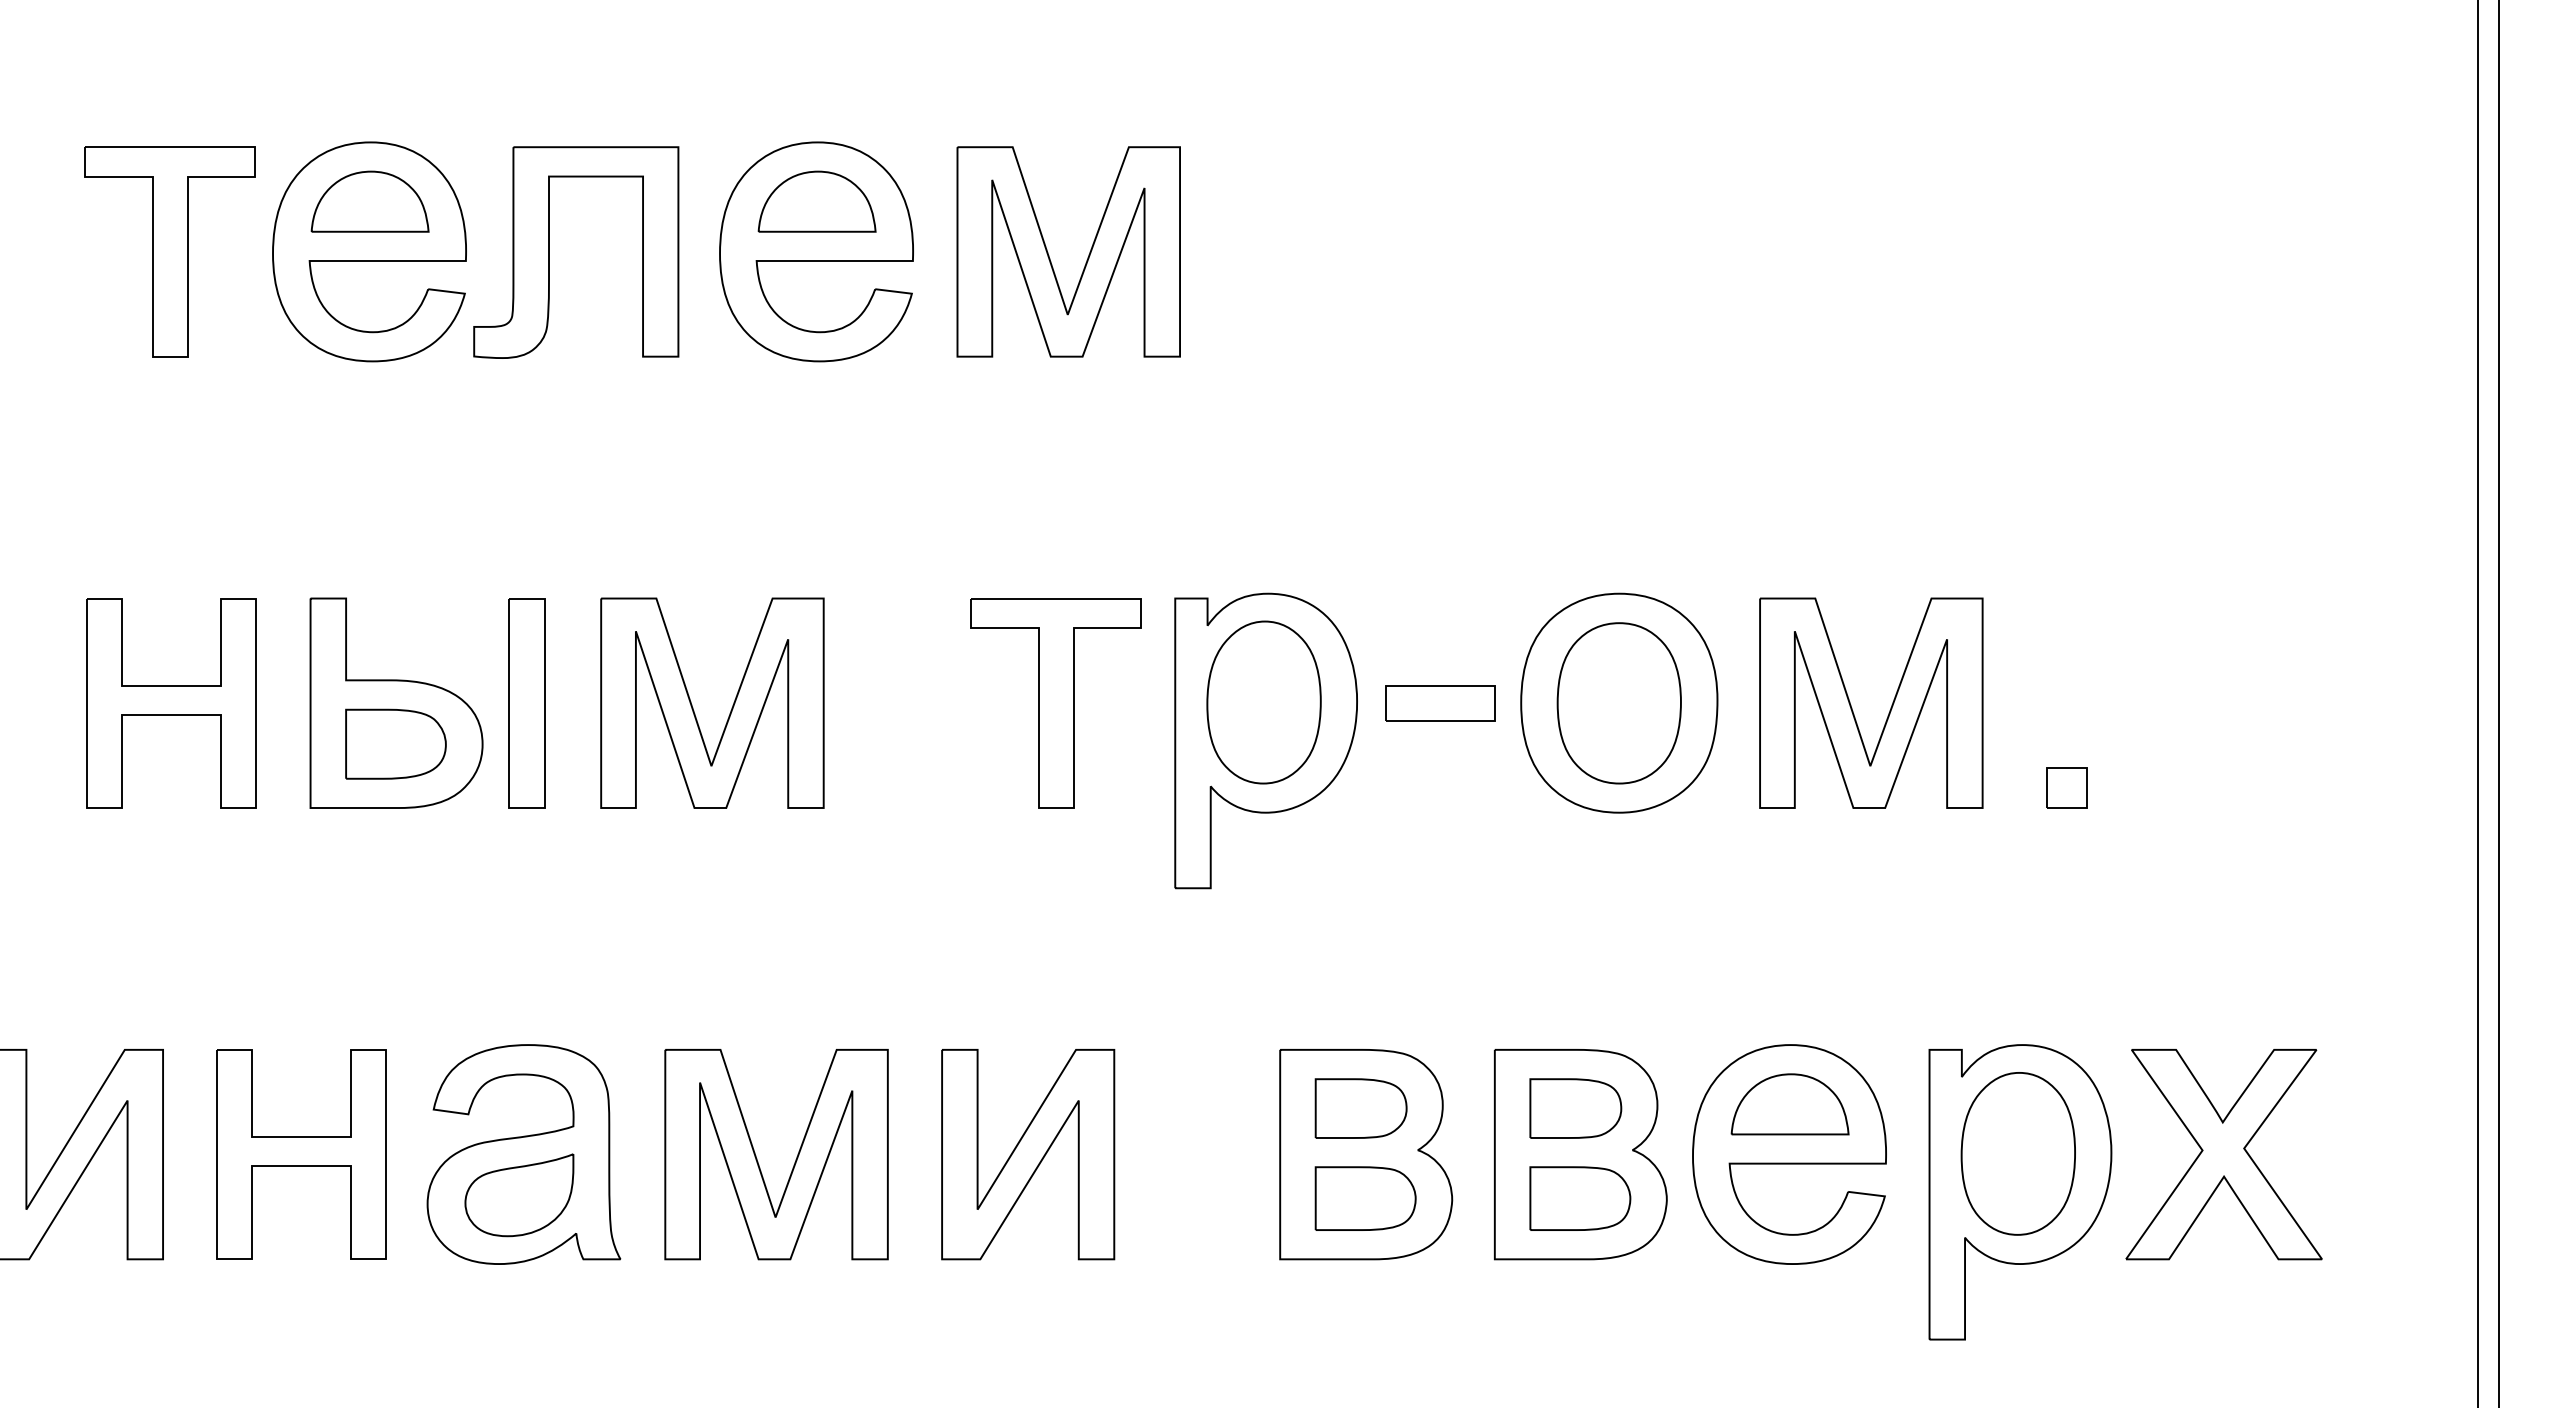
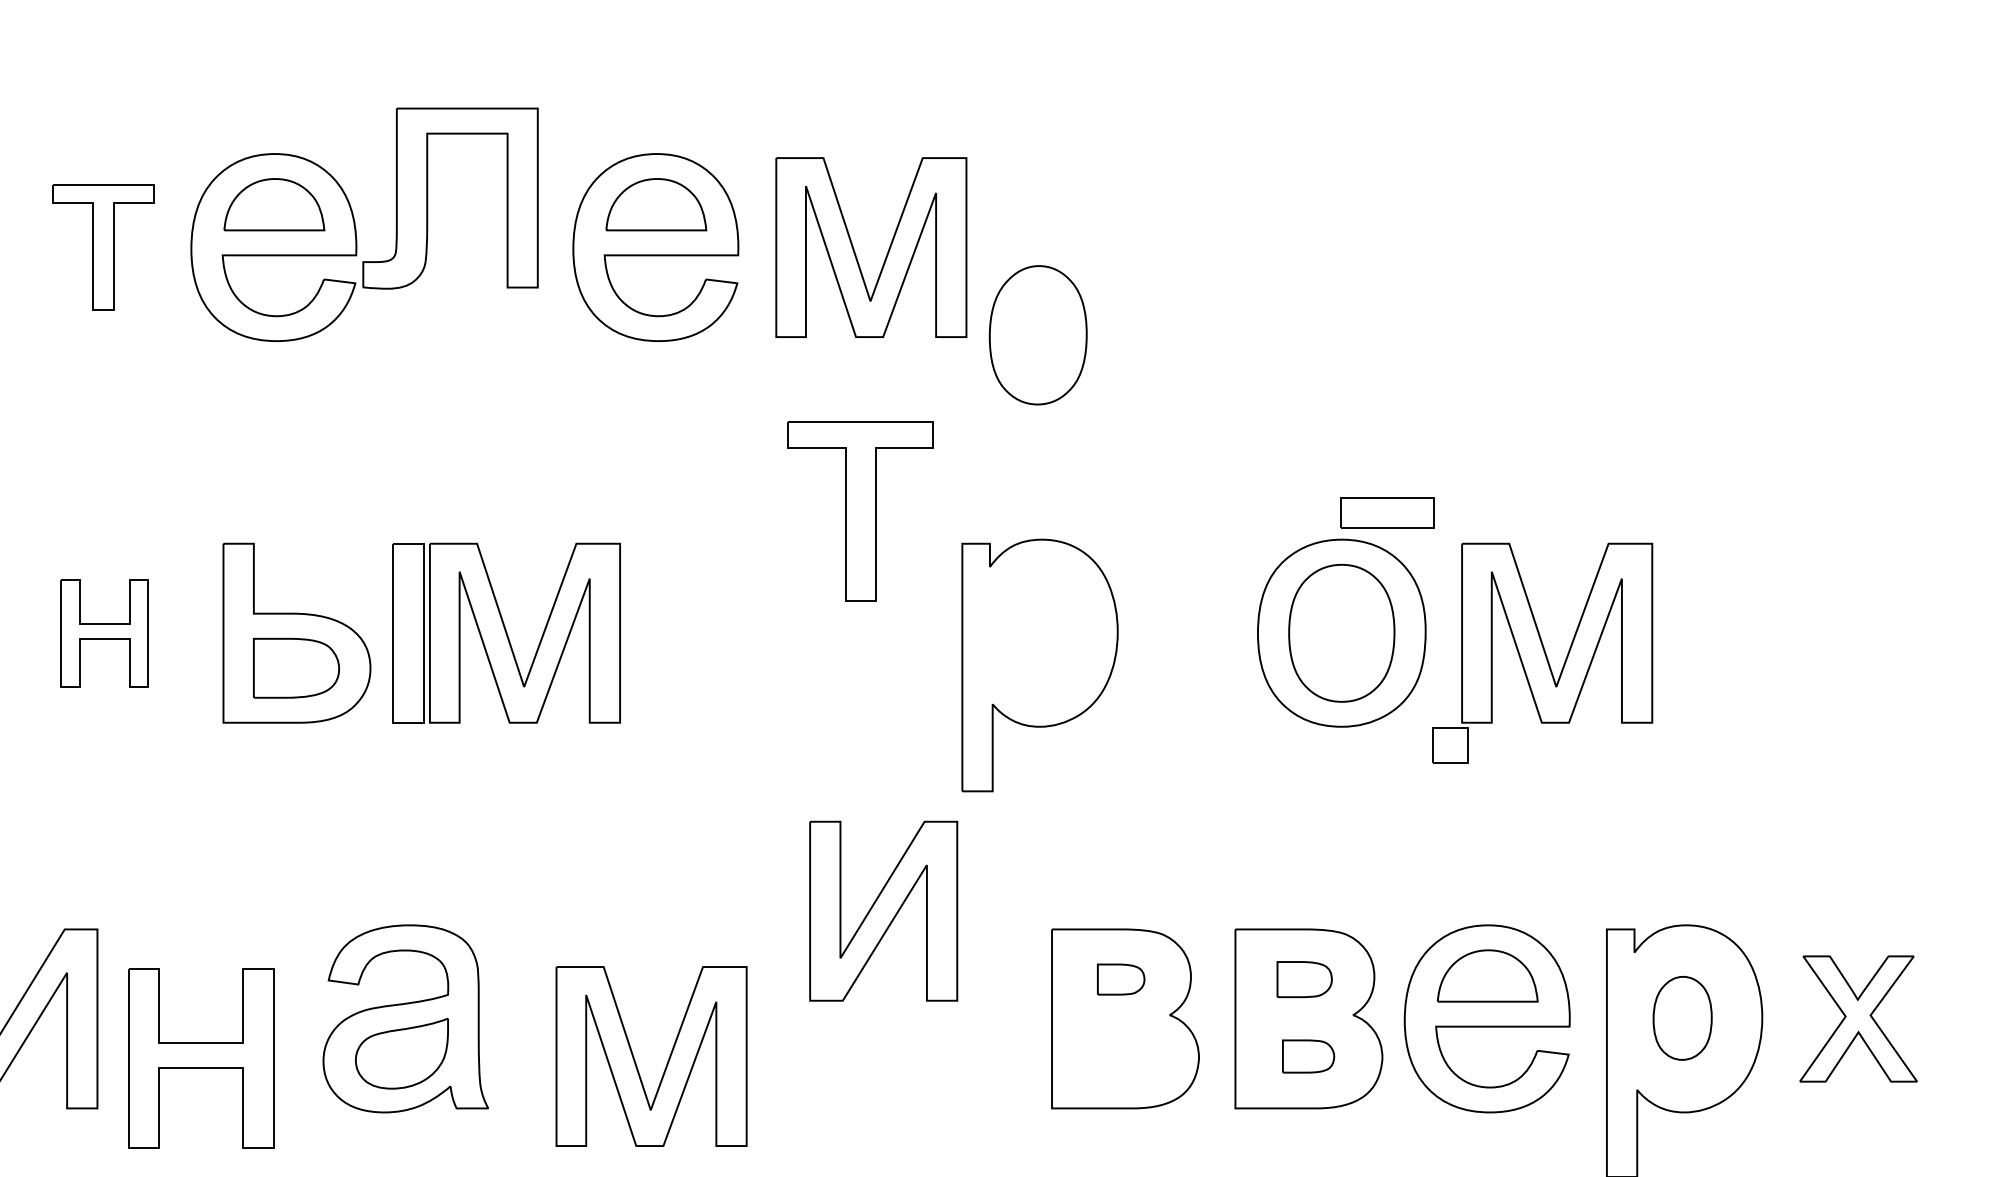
part: (169, 251) -> (102, 247), size x0.7
part: (549, 252) -> (427, 198), moved
part: (1263, 702) -> (1037, 335), moved
part: (171, 703) -> (104, 633), size x0.6
part: (1055, 703) -> (860, 512), moved
part: (1440, 703) -> (1387, 512), moved
part: (693, 707) -> (508, 636), moved
part: (2066, 787) -> (1449, 745), moved
part: (1360, 1108) -> (1120, 979), size x0.6
part: (1575, 1108) -> (1304, 979), size x0.7
part: (2017, 1153) -> (1682, 1017), size x0.6
part: (301, 1154) -> (201, 1058), moved
part: (1028, 1154) -> (883, 911), moved
part: (2223, 1154) -> (1858, 1018), size x0.7
part: (758, 1161) -> (636, 1062), moved
part: (1365, 1198) -> (1124, 1056), removed
part: (1580, 1198) -> (1308, 1056), size x0.6

